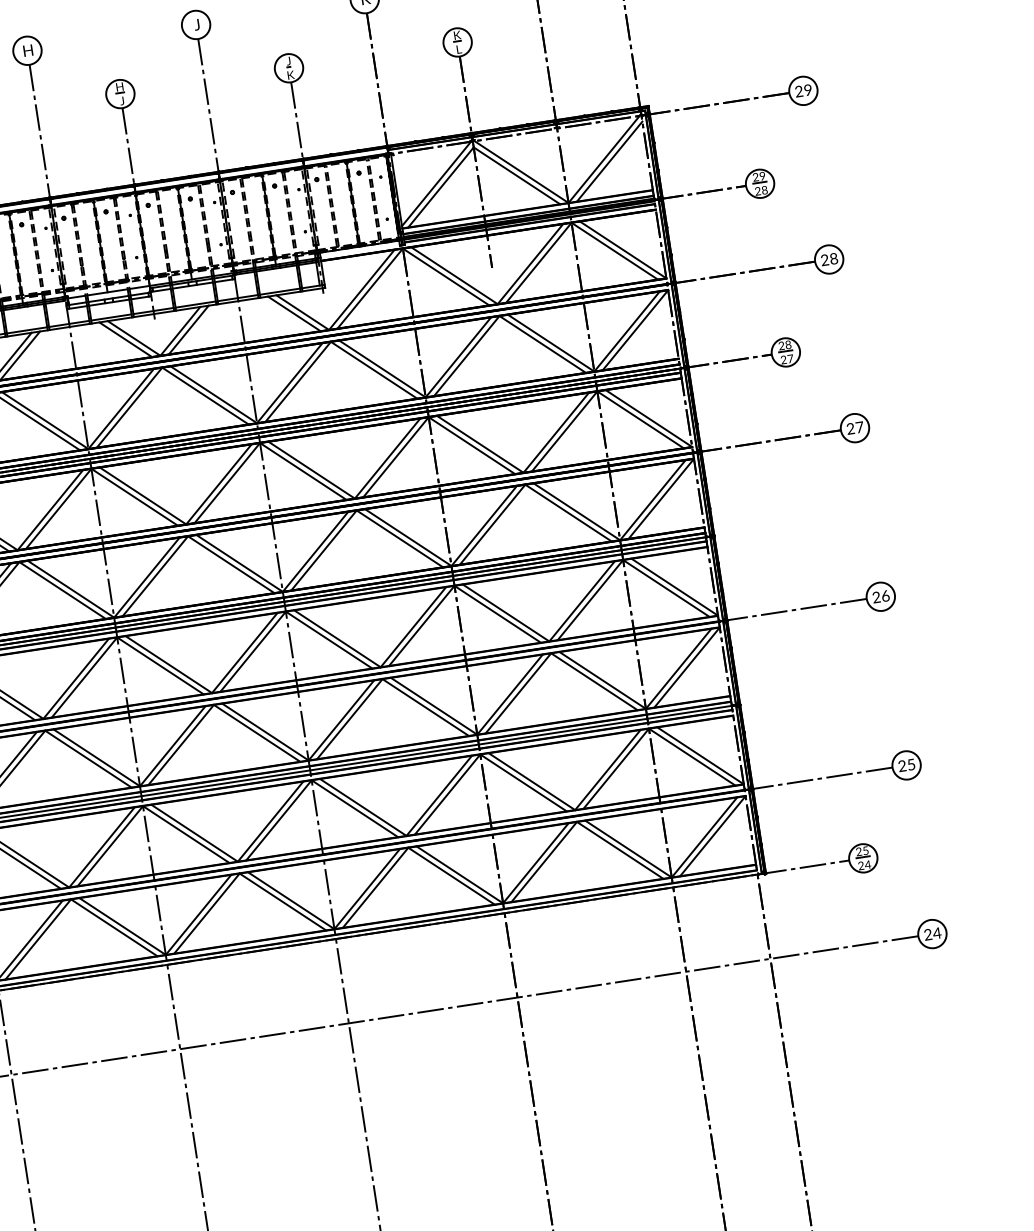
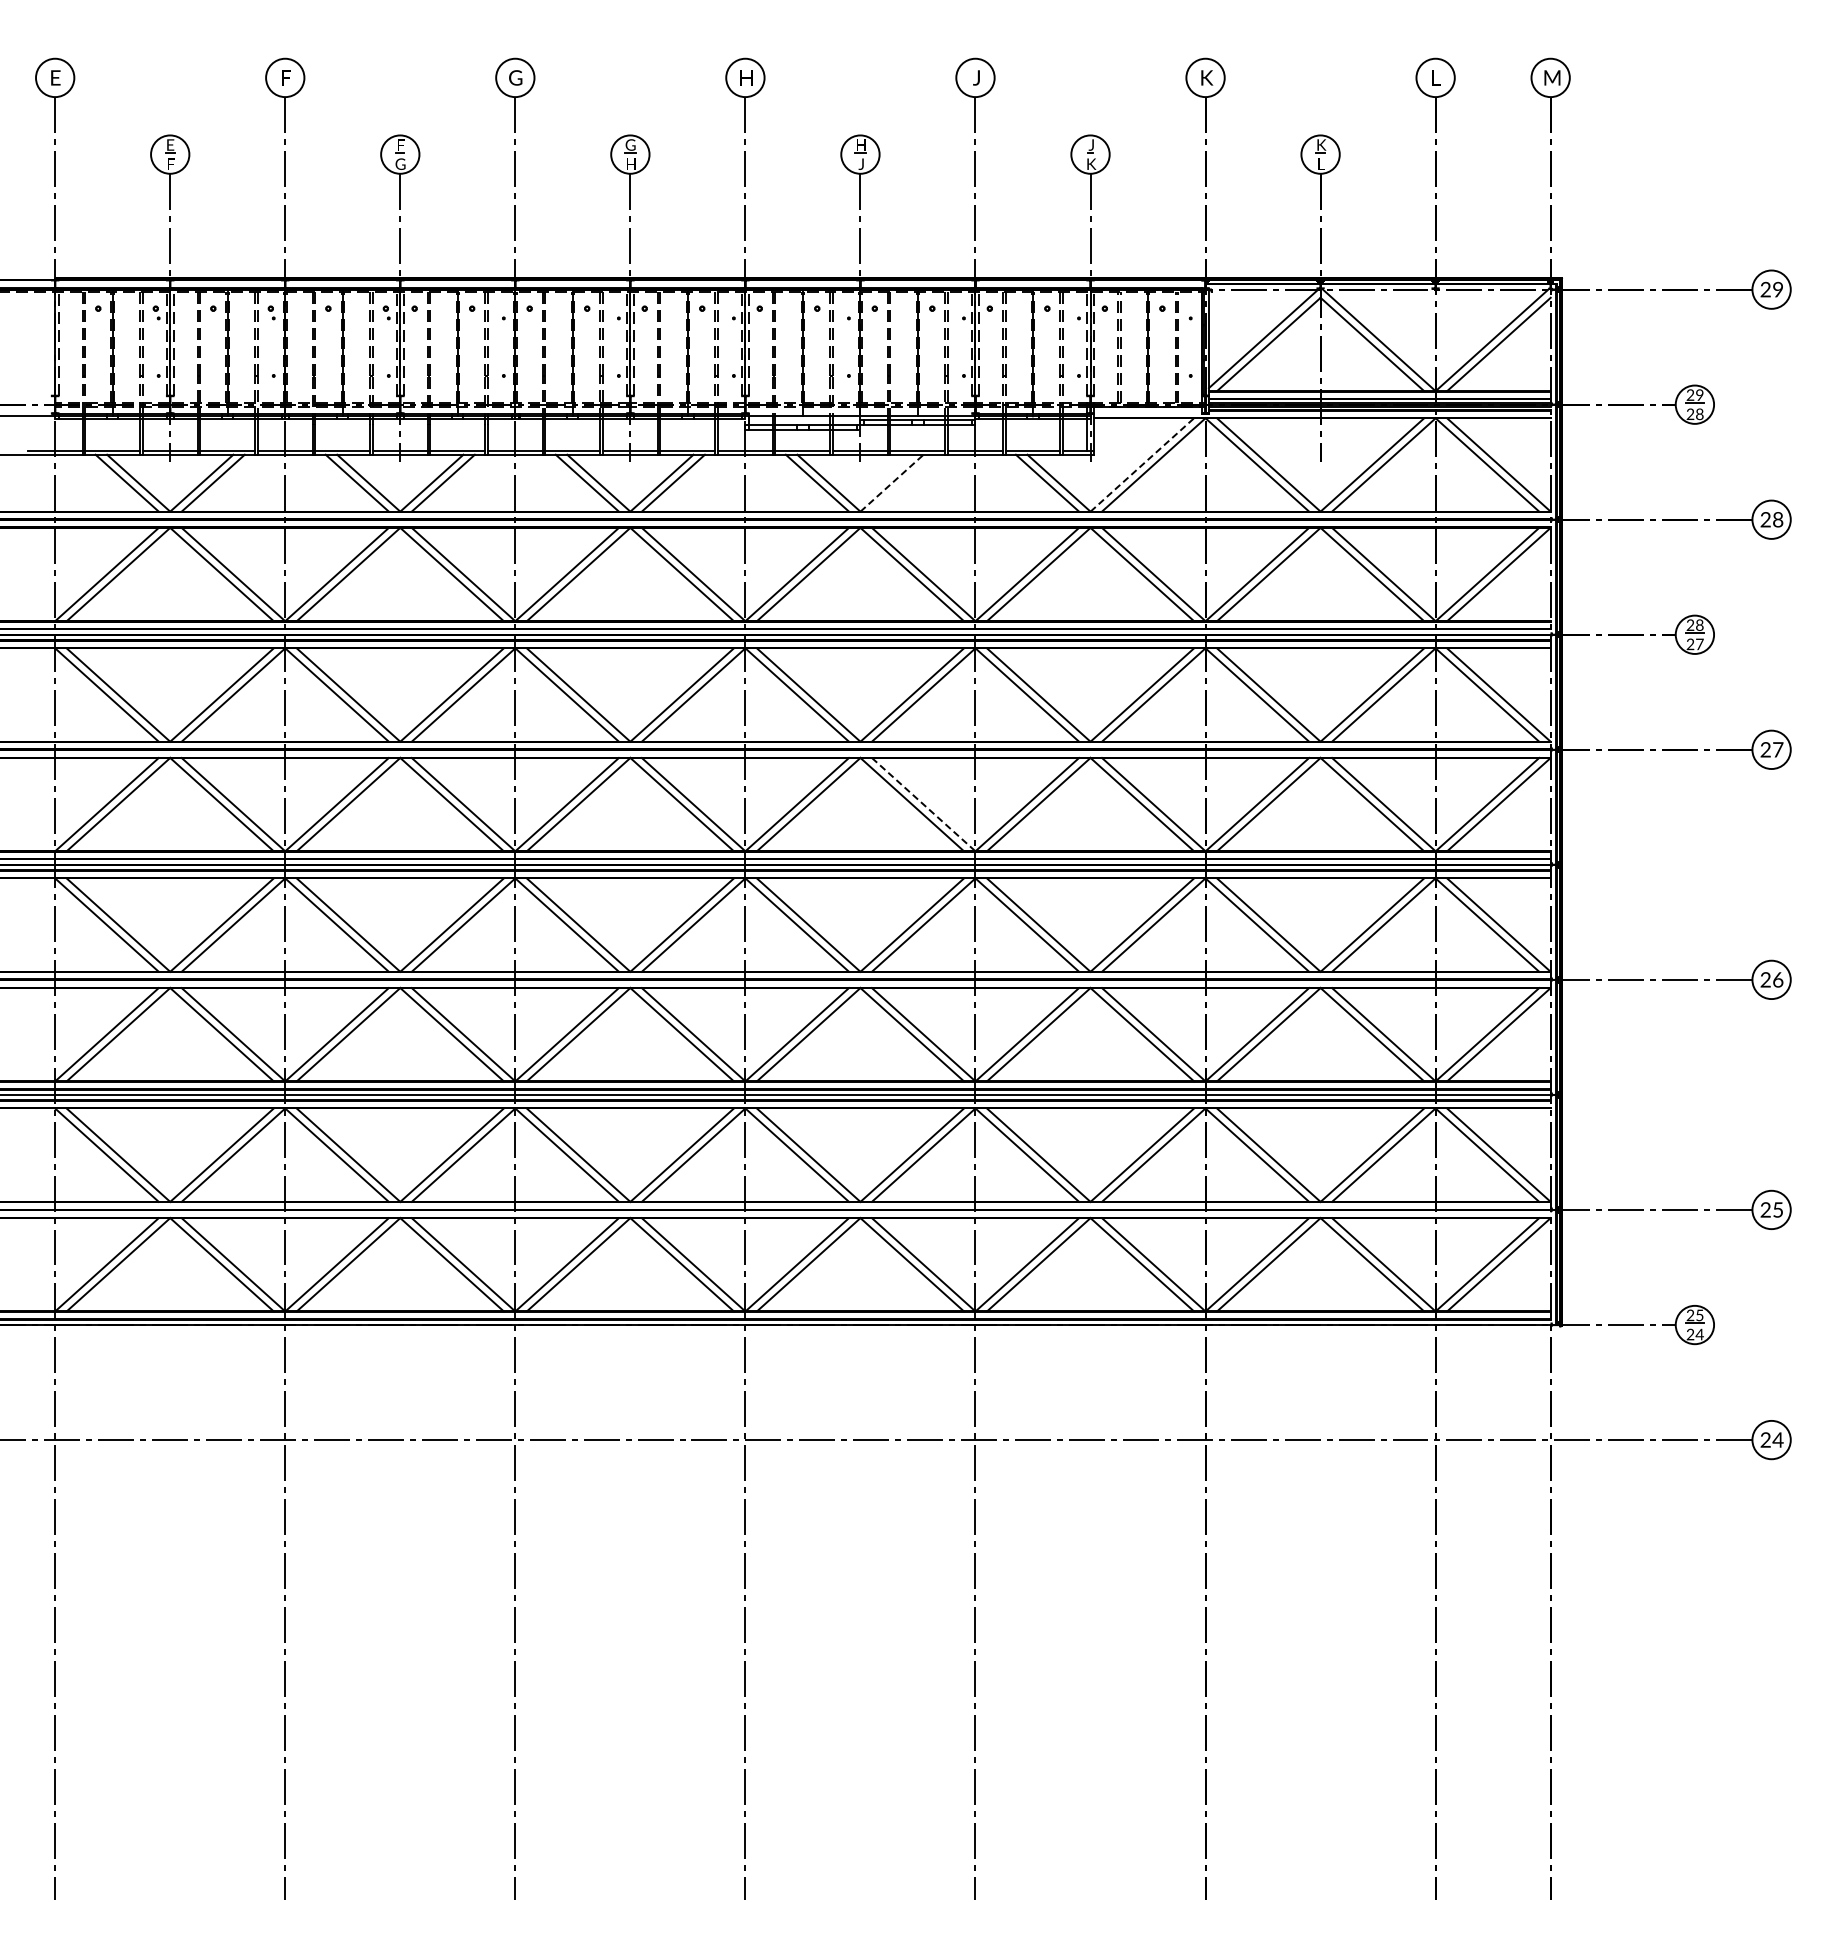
line: (361, 289) -> (1142, 464), solid -> dashed
line: (188, 329) -> (903, 482), removed
line: (180, 331) -> (892, 483), solid -> dashed
line: (239, 563) -> (923, 804), solid -> dashed

